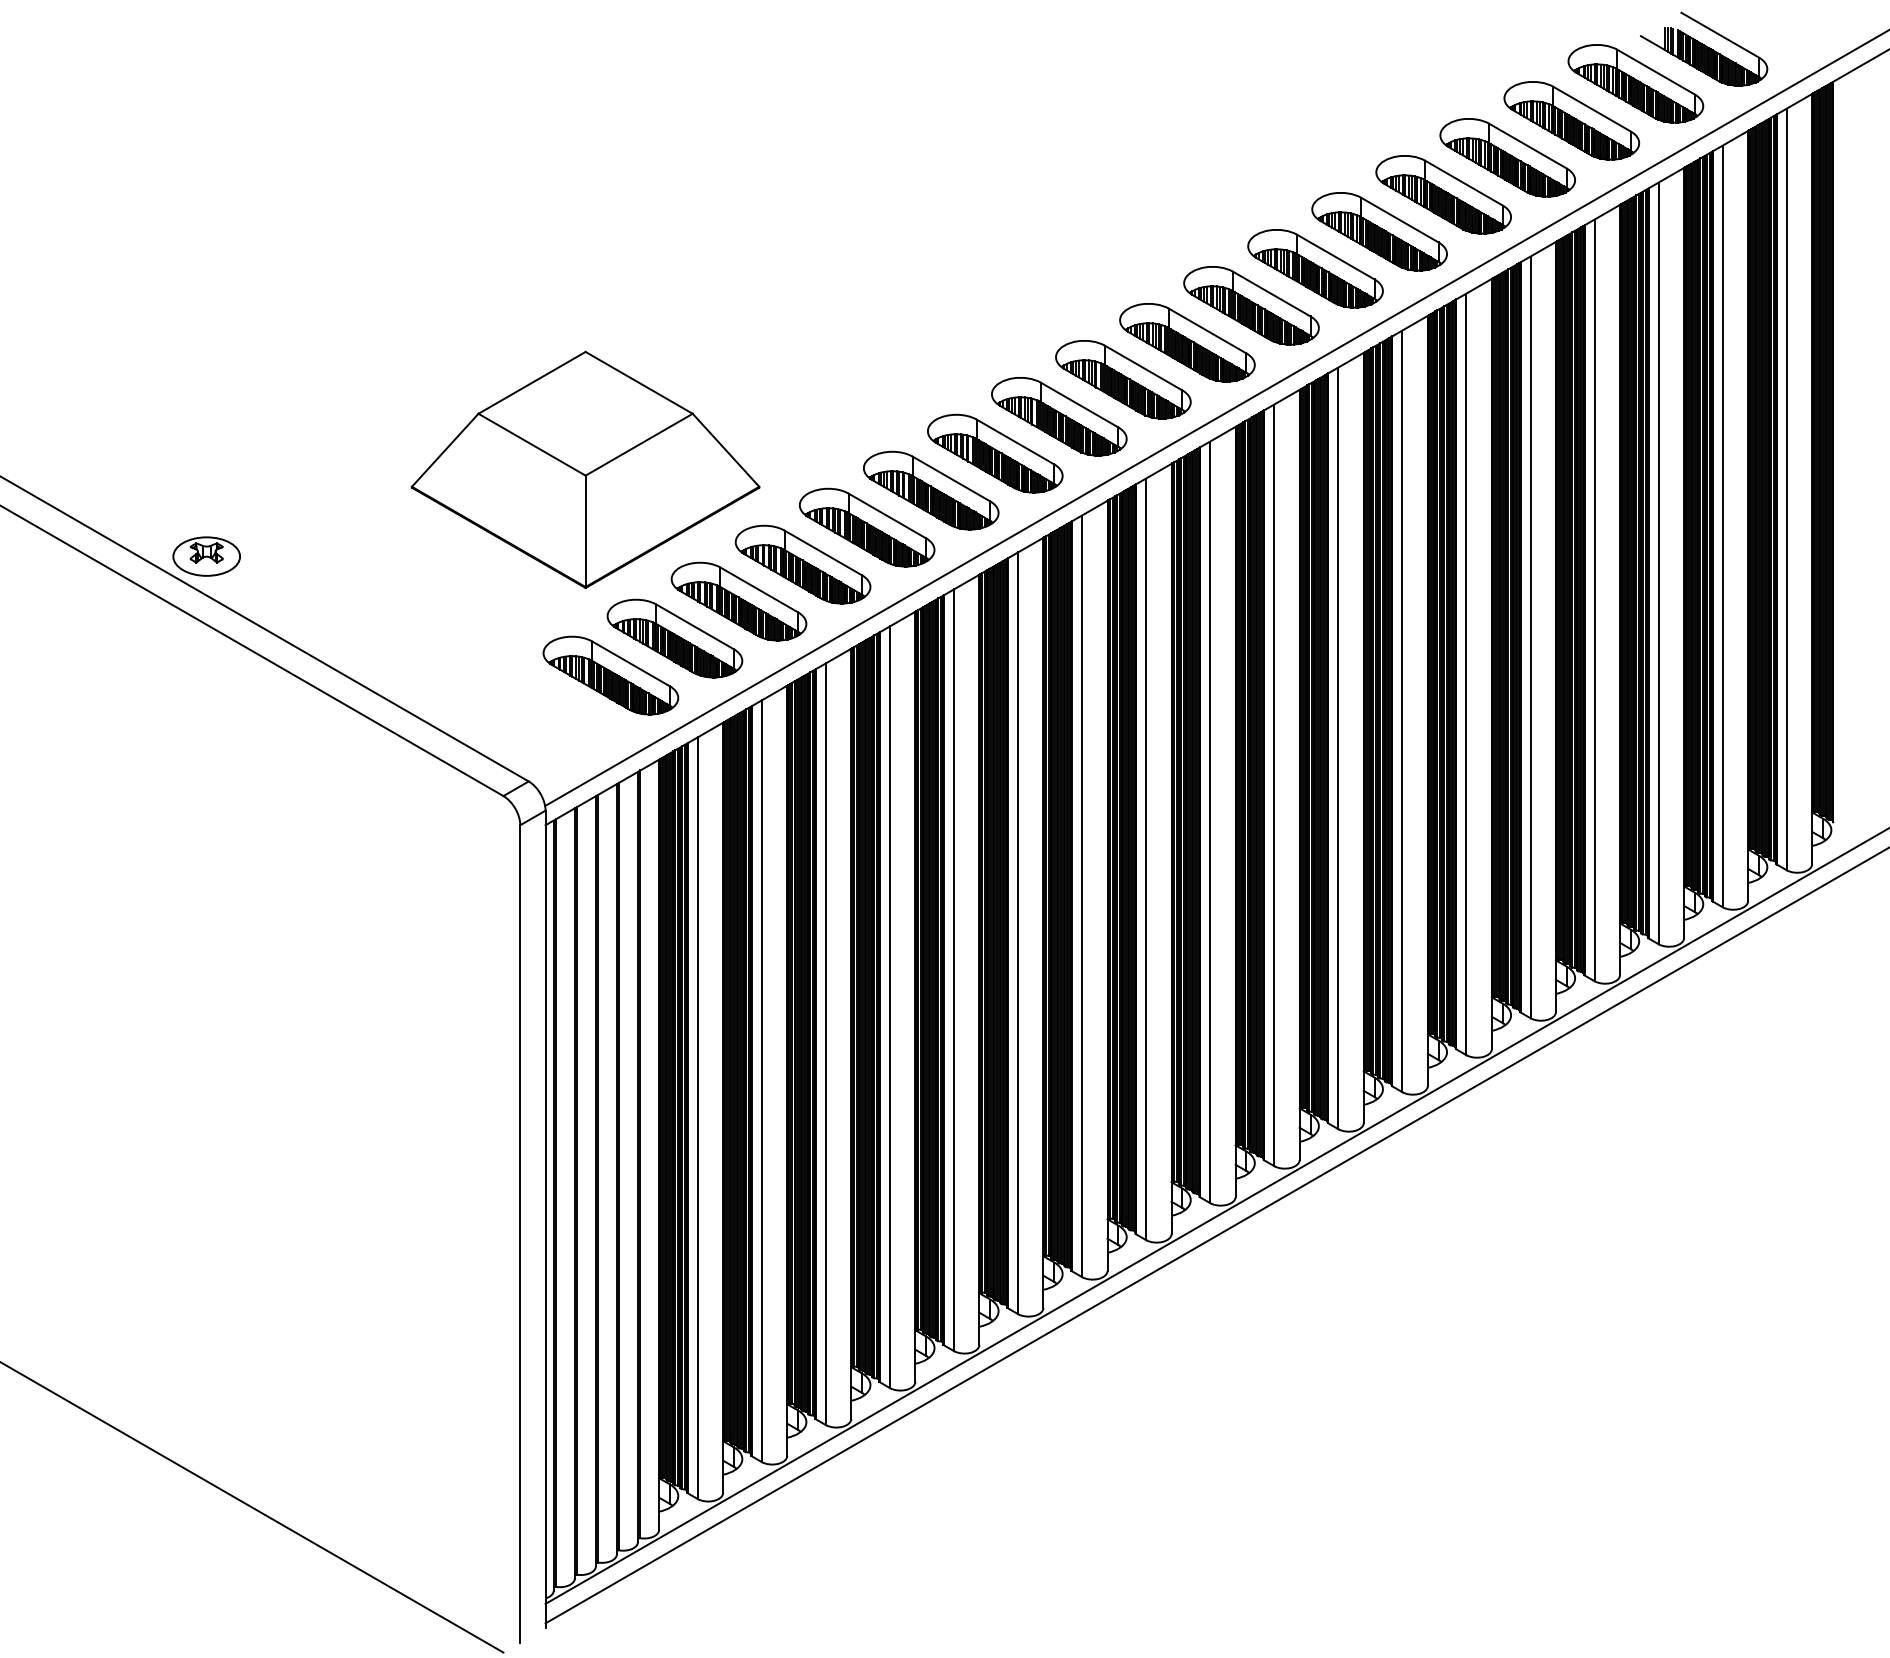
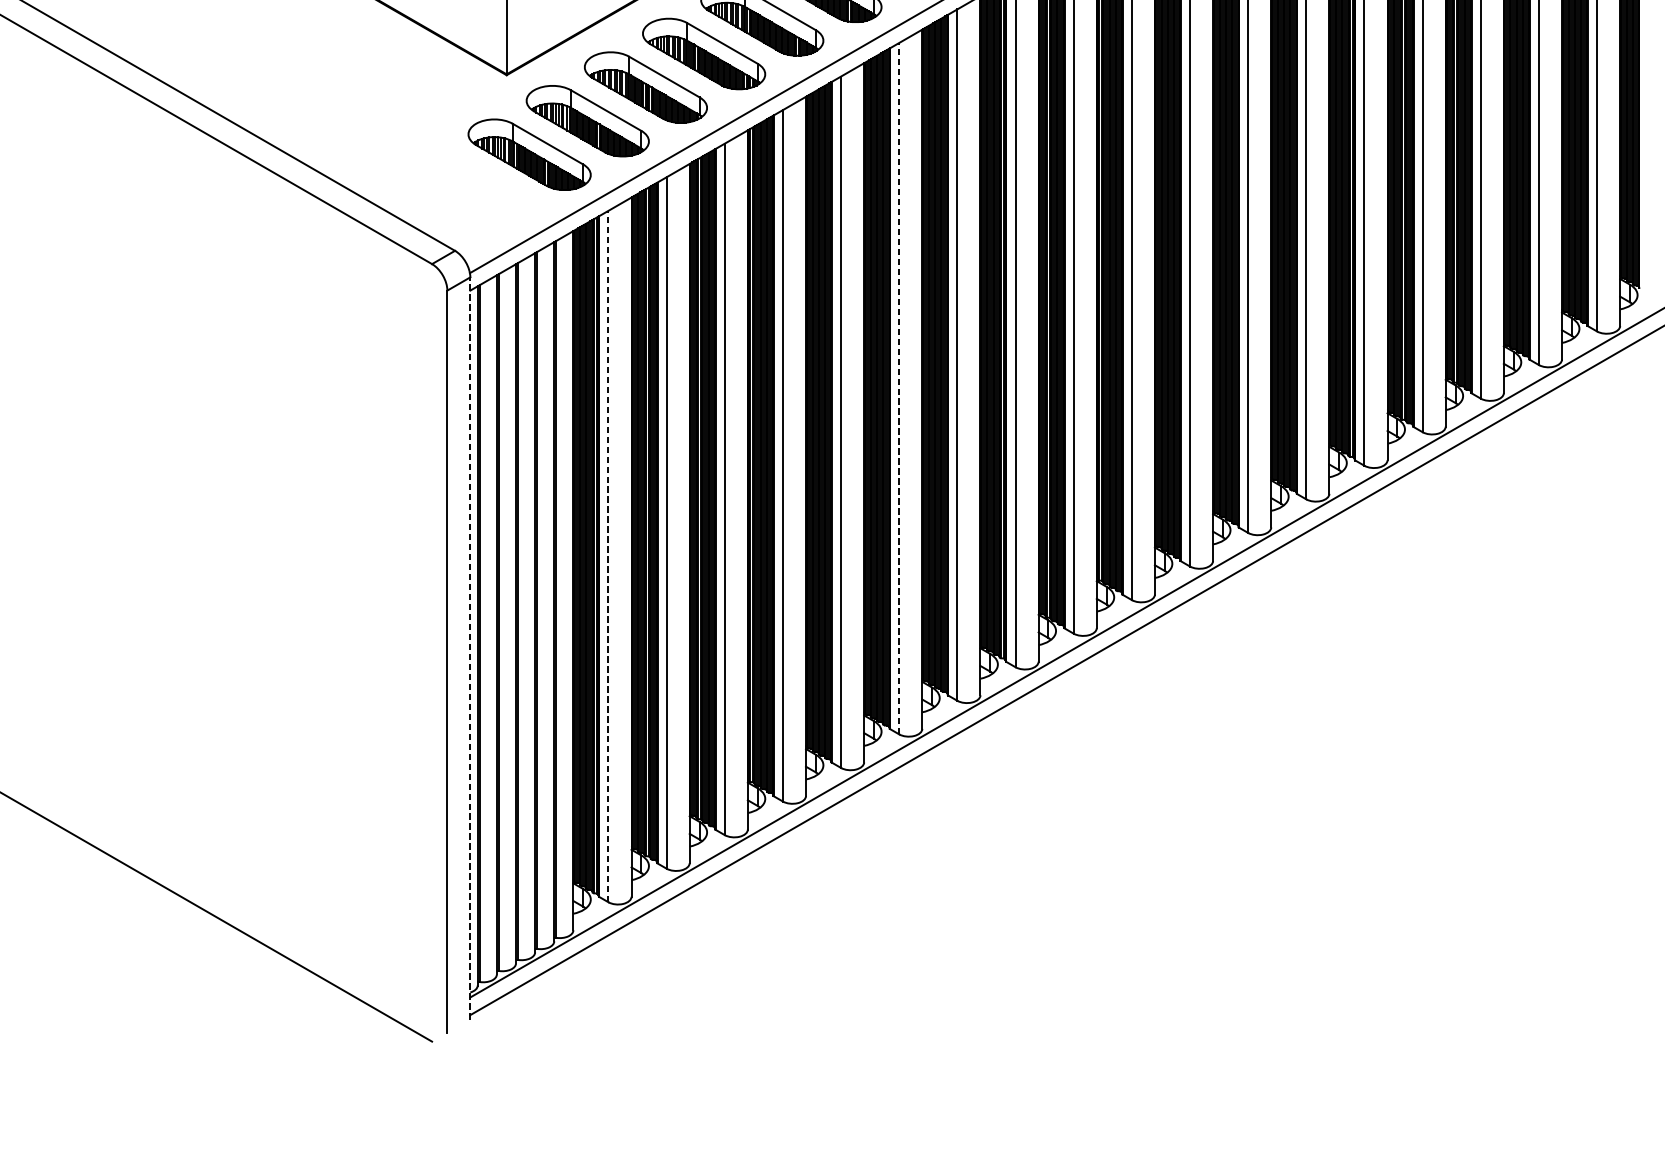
part: (206, 556) -> (162, 46), removed
line: (1018, 933) -> (899, 388), solid -> dashed
line: (697, 1118) -> (608, 556), solid -> dashed
line: (545, 1219) -> (470, 648), solid -> dashed

